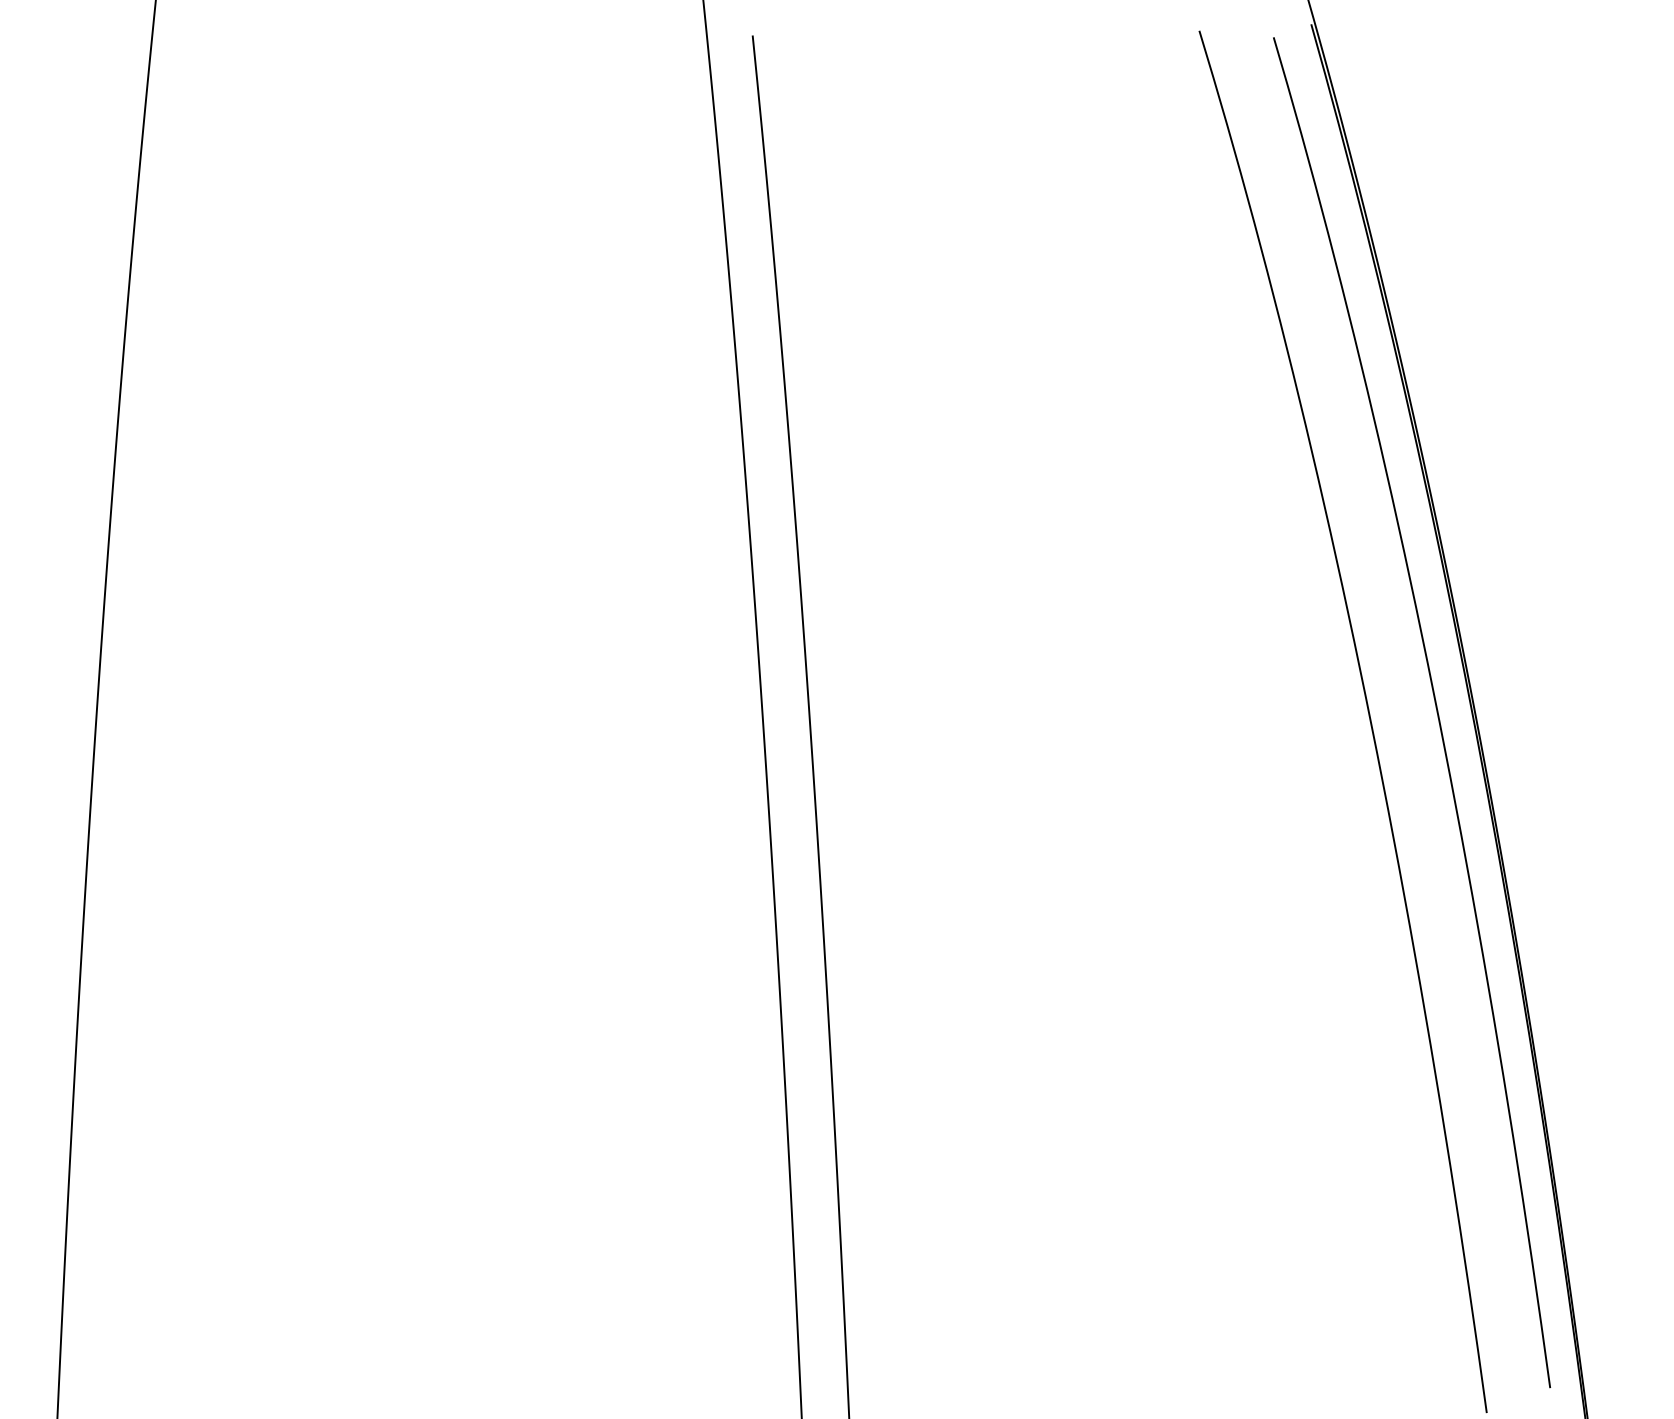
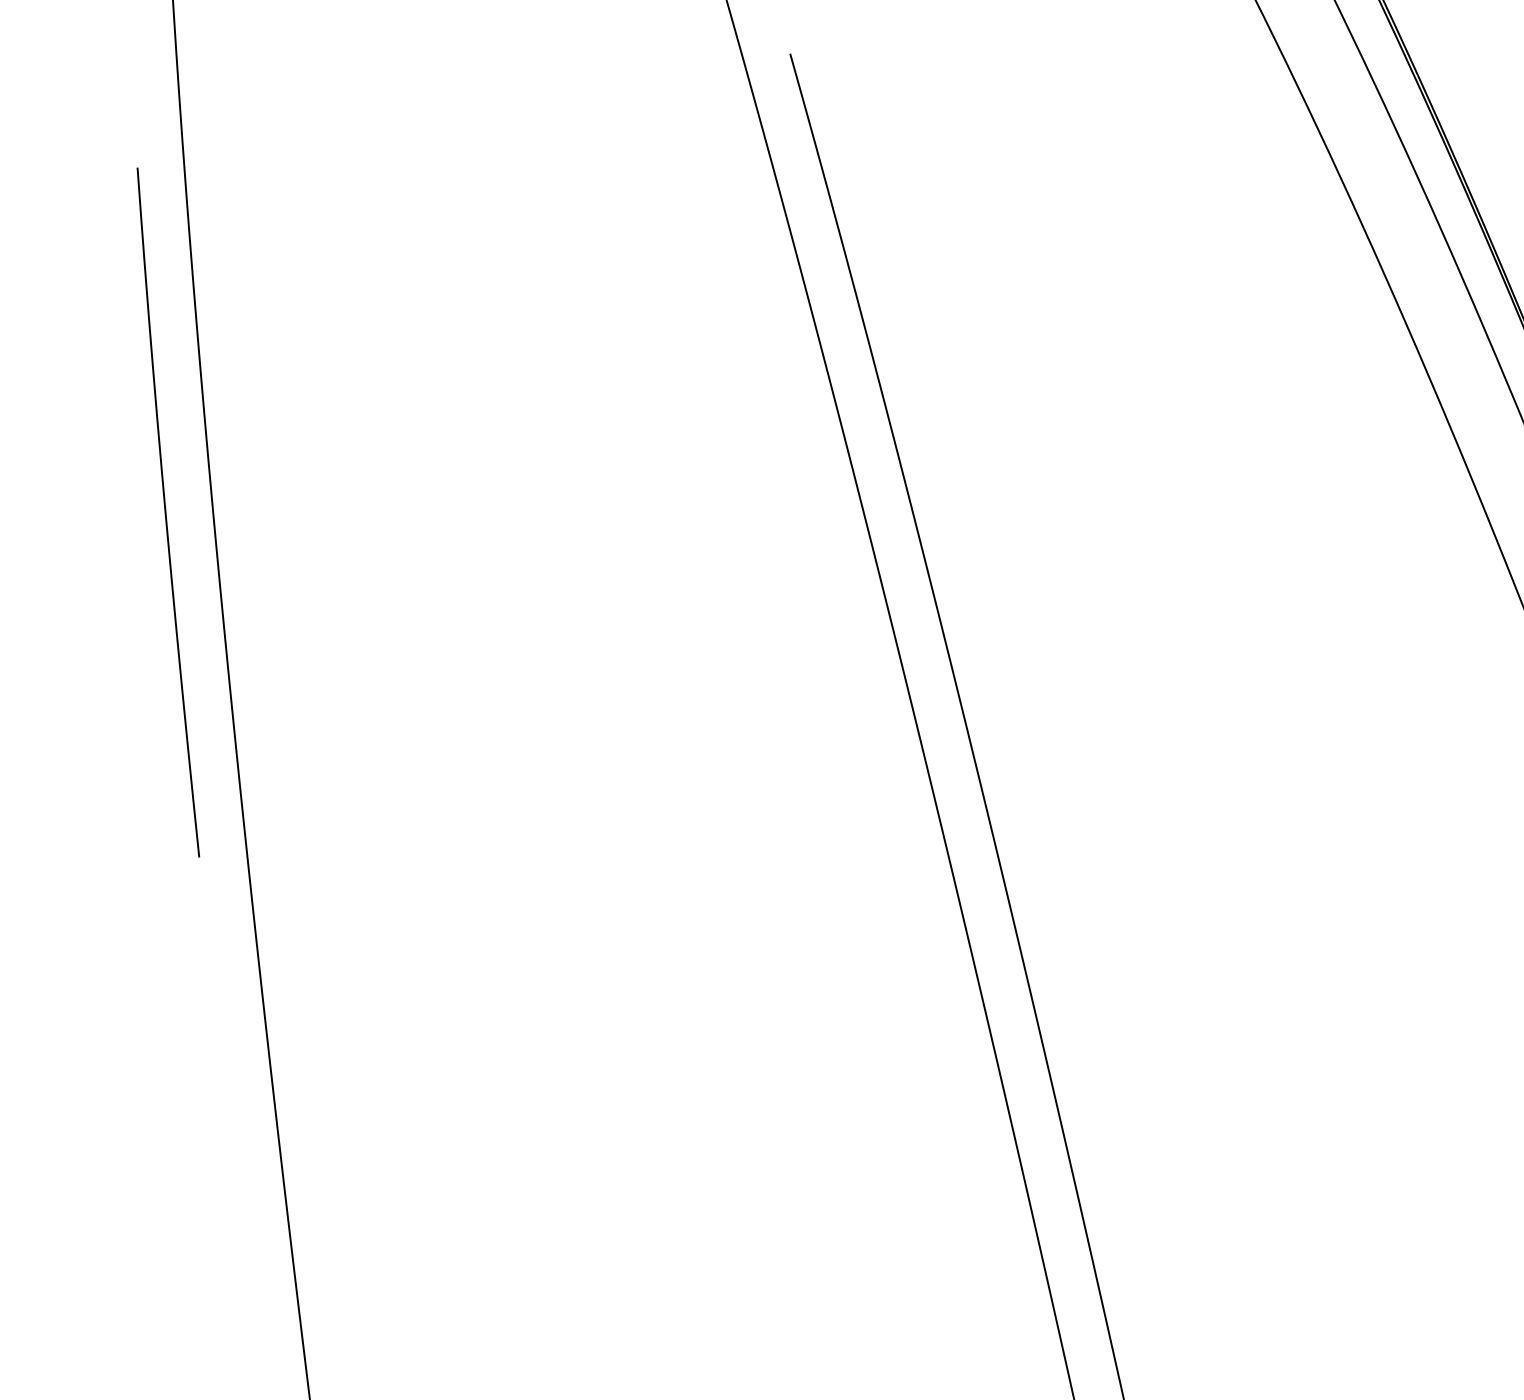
curve: (76, 371) -> (166, 512), added

